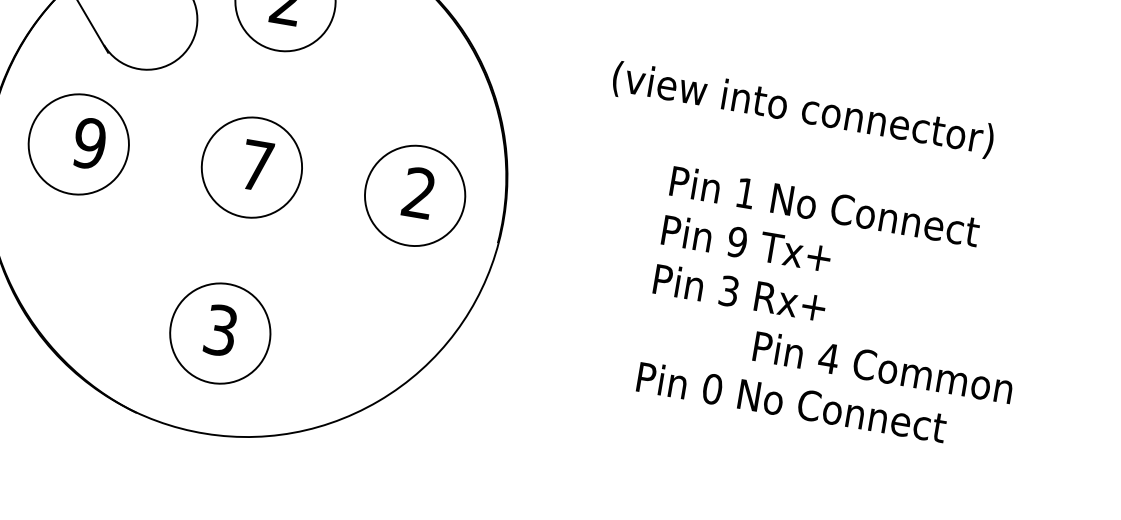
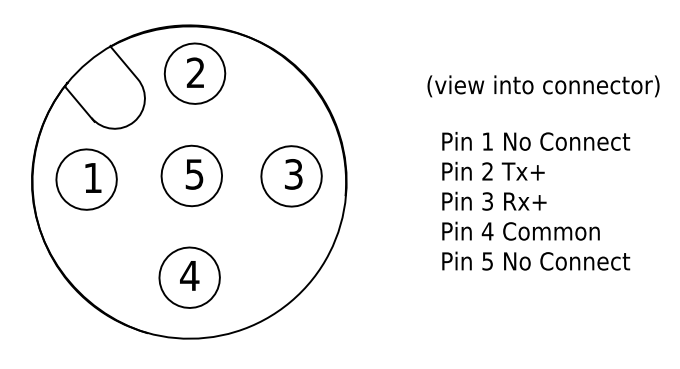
text: (803, 110) -> (543, 86), moved
text: (89, 142) -> (92, 177), 9 -> 1
text: (256, 165) -> (194, 174), 7 -> 5
text: (418, 193) -> (293, 174), 2 -> 3
text: (737, 242) -> (487, 171), 9 -> 2
text: (220, 329) -> (189, 275), 3 -> 4
text: (882, 366) -> (520, 230), moved
text: (712, 389) -> (487, 261), 0 -> 5

